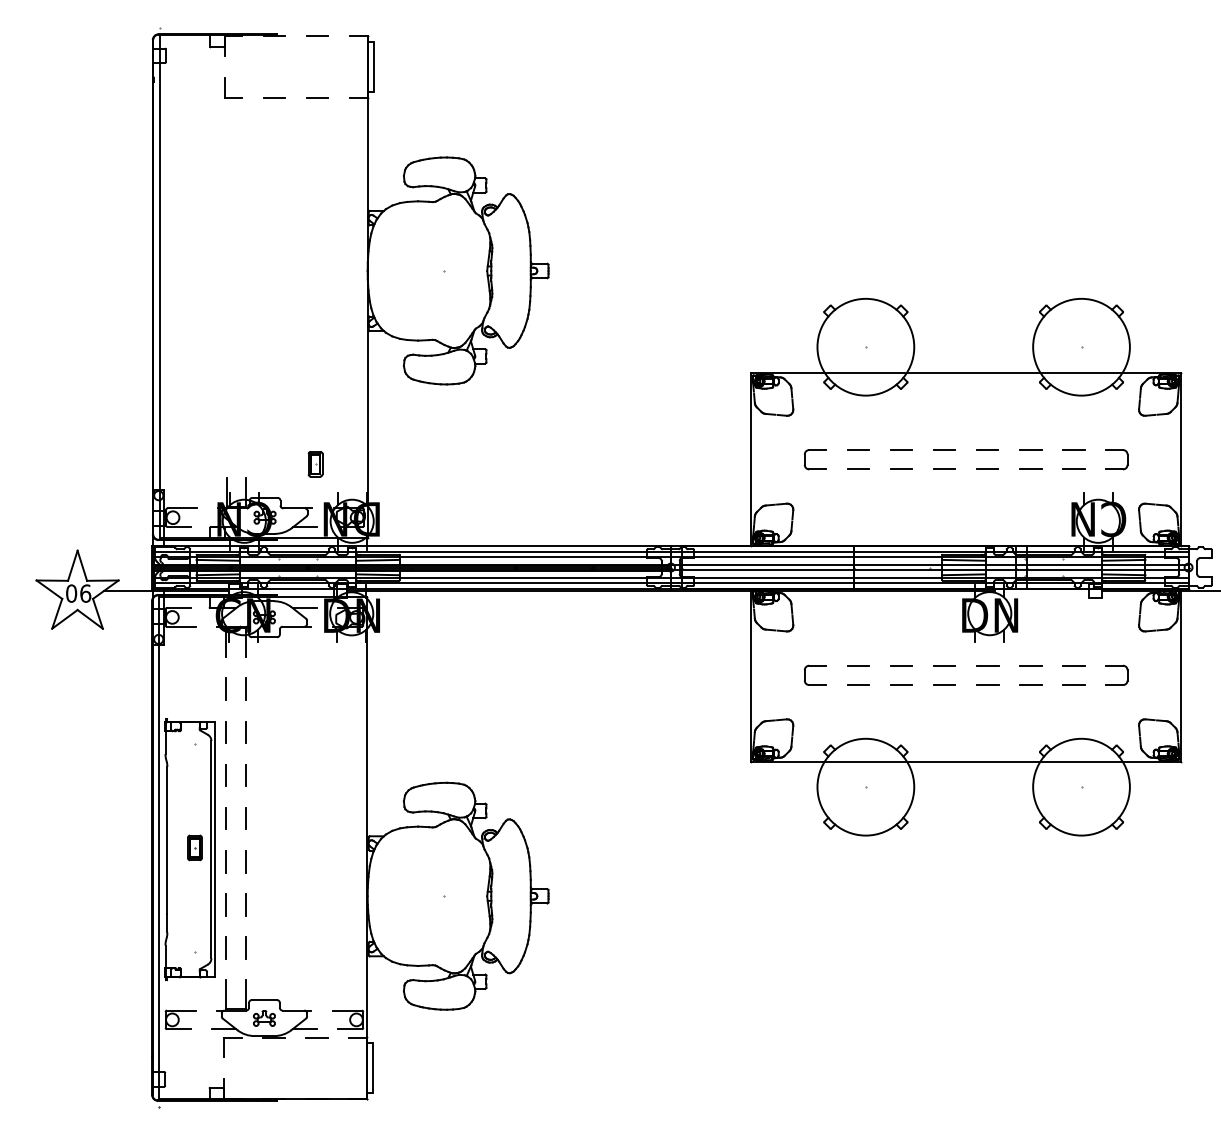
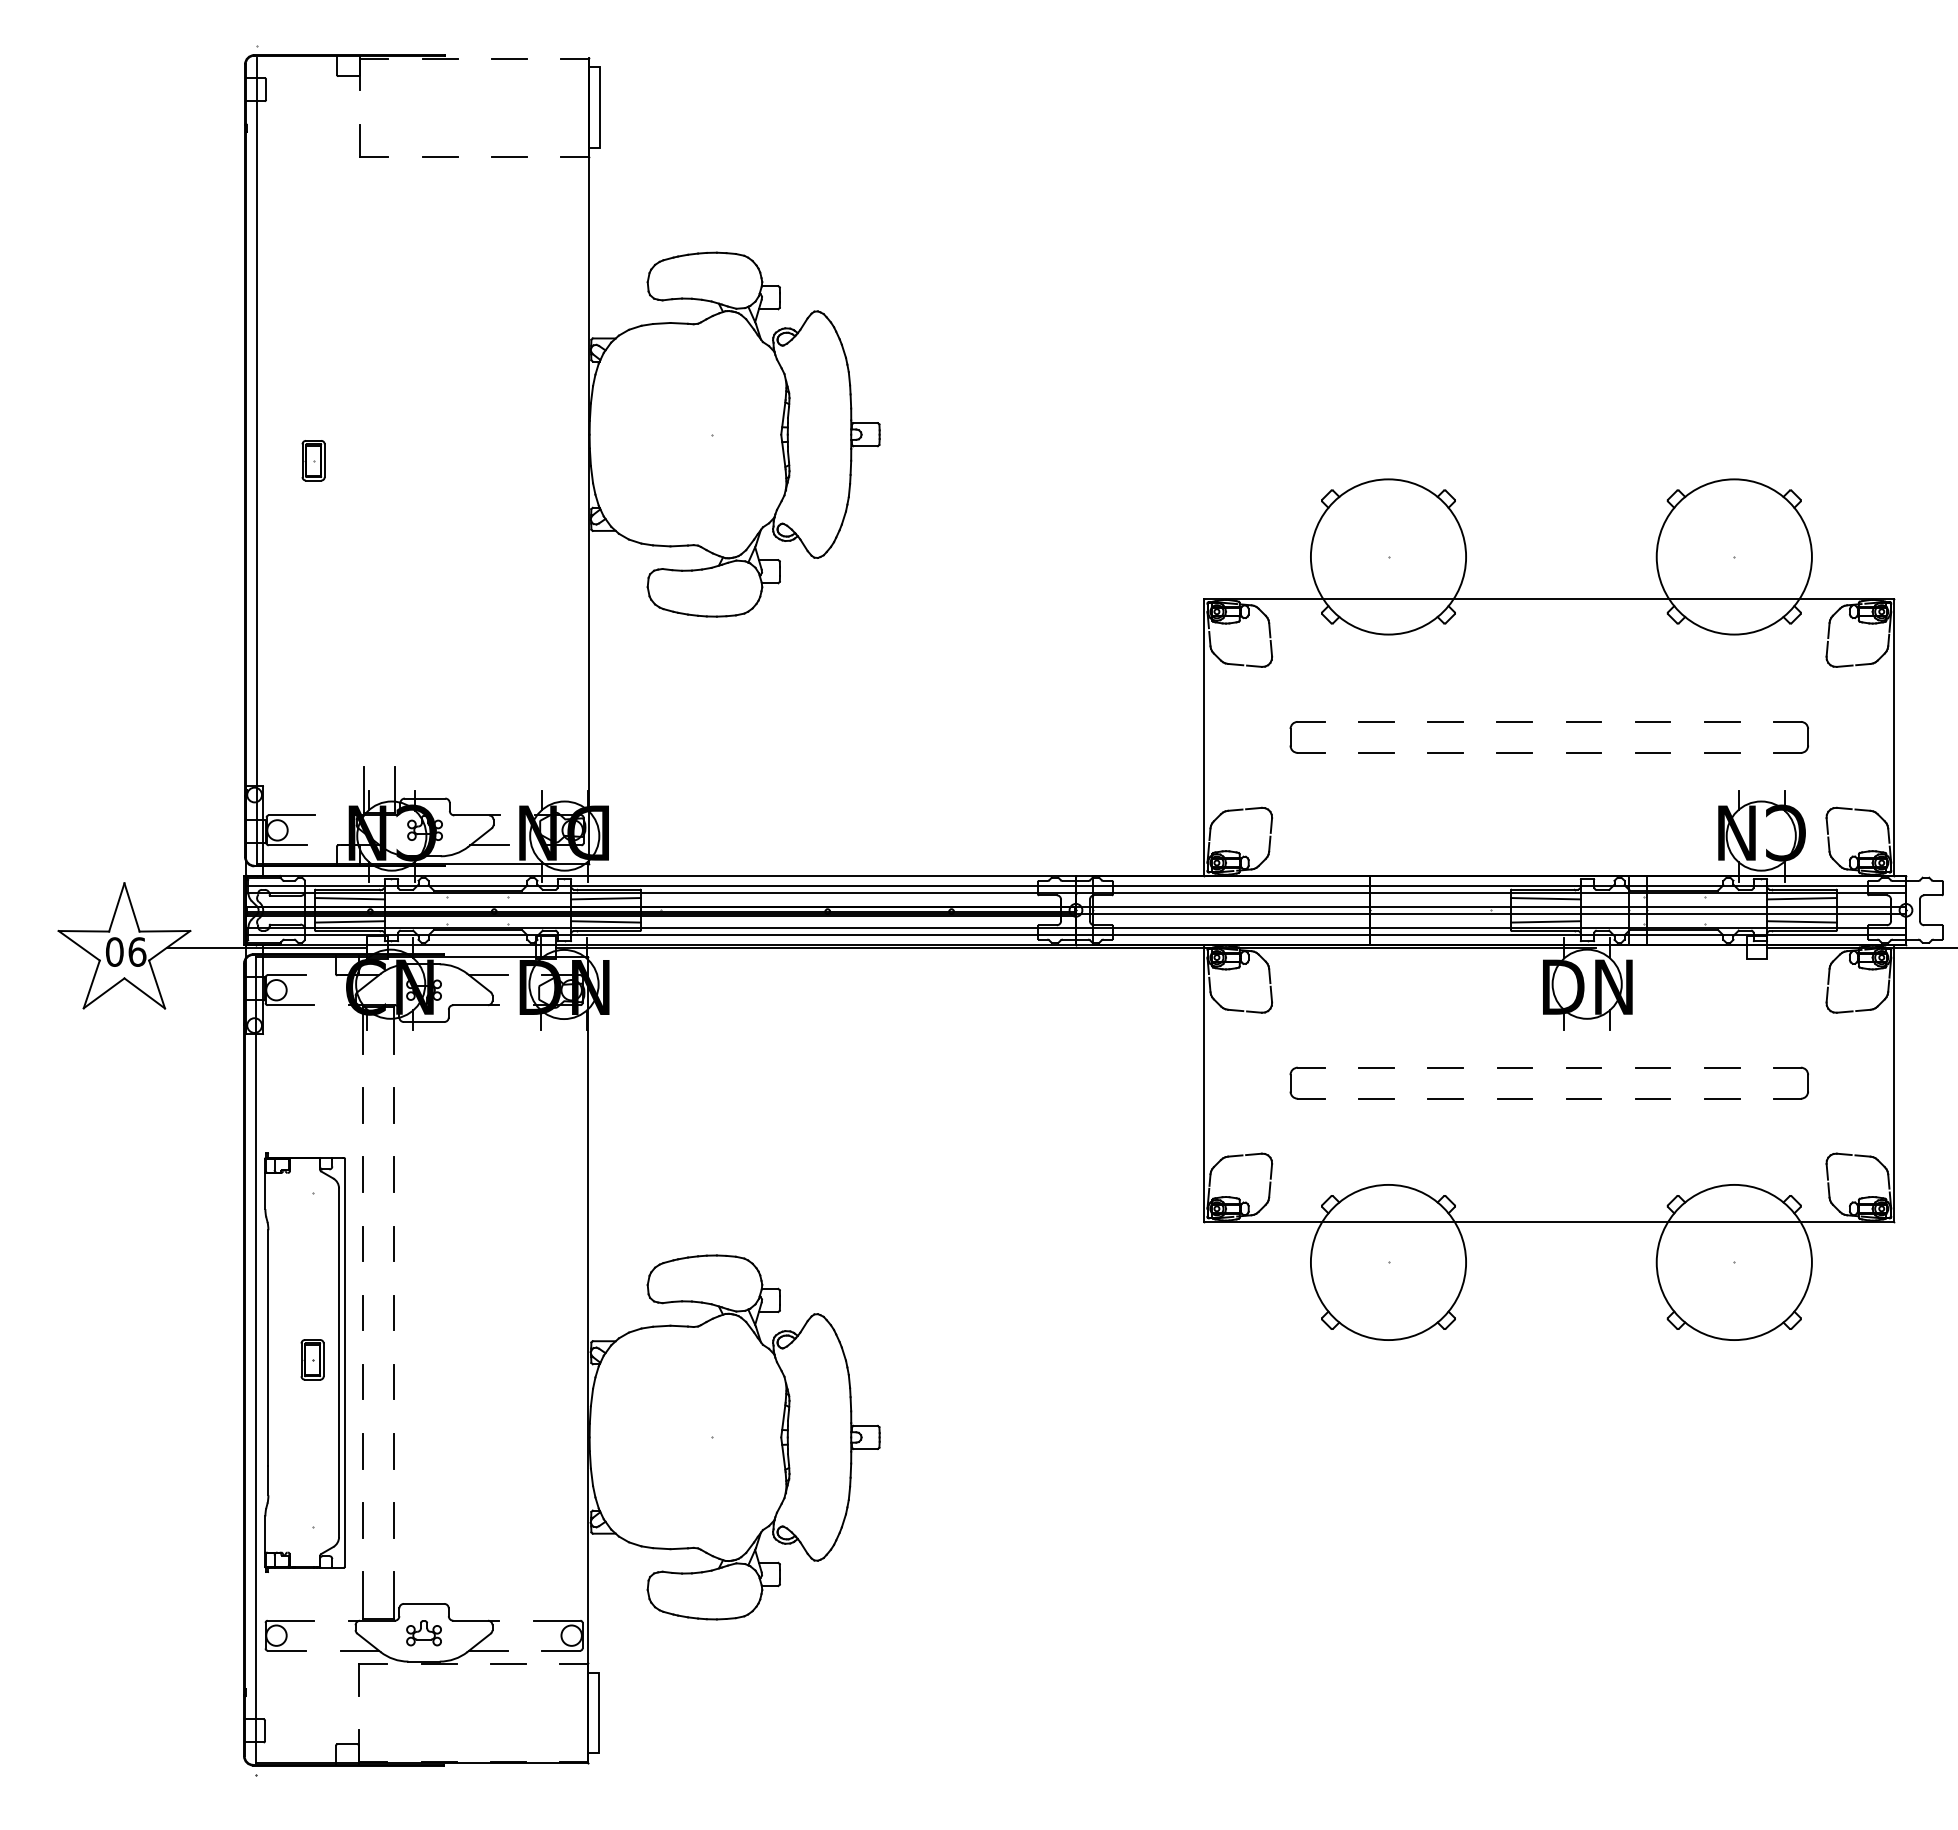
part: (315, 464) -> (313, 461), moved

